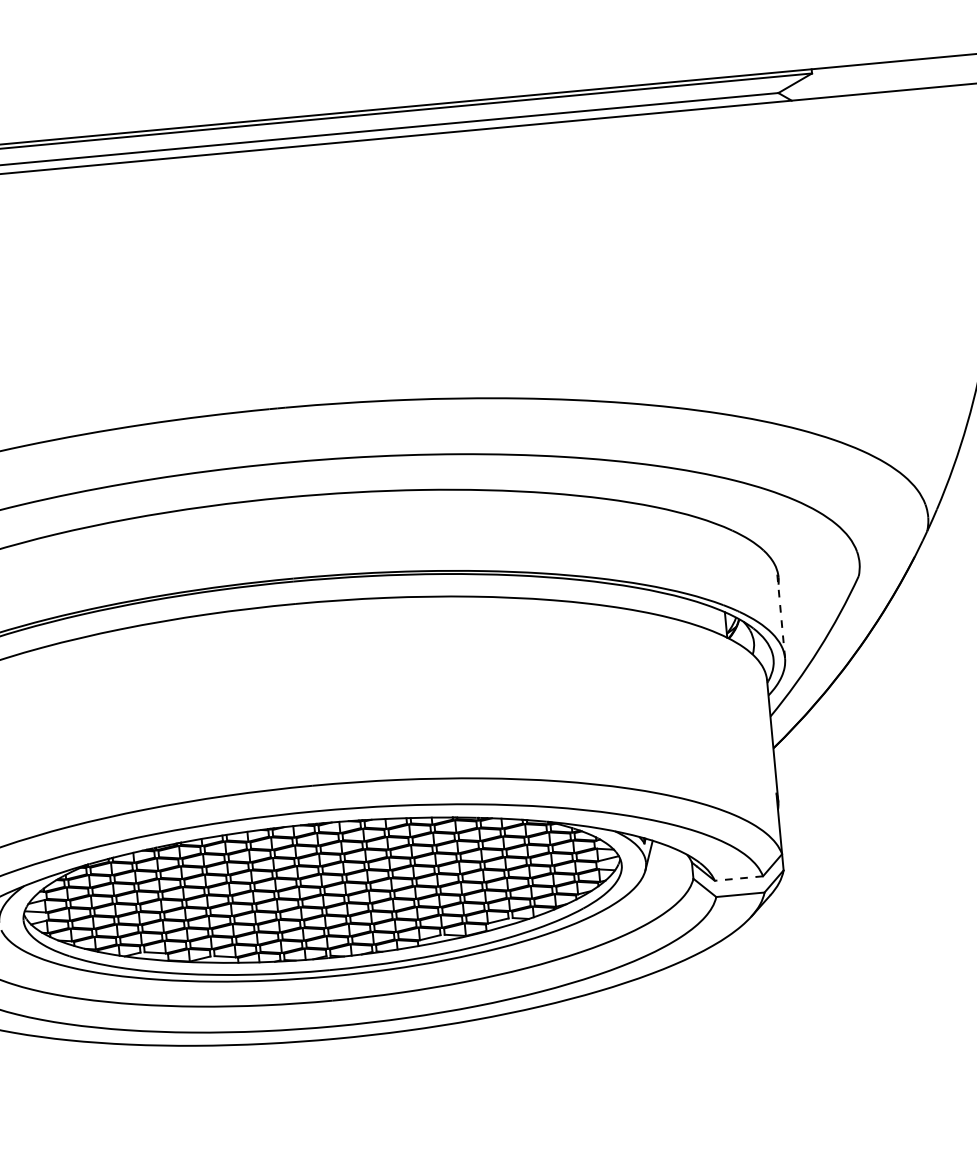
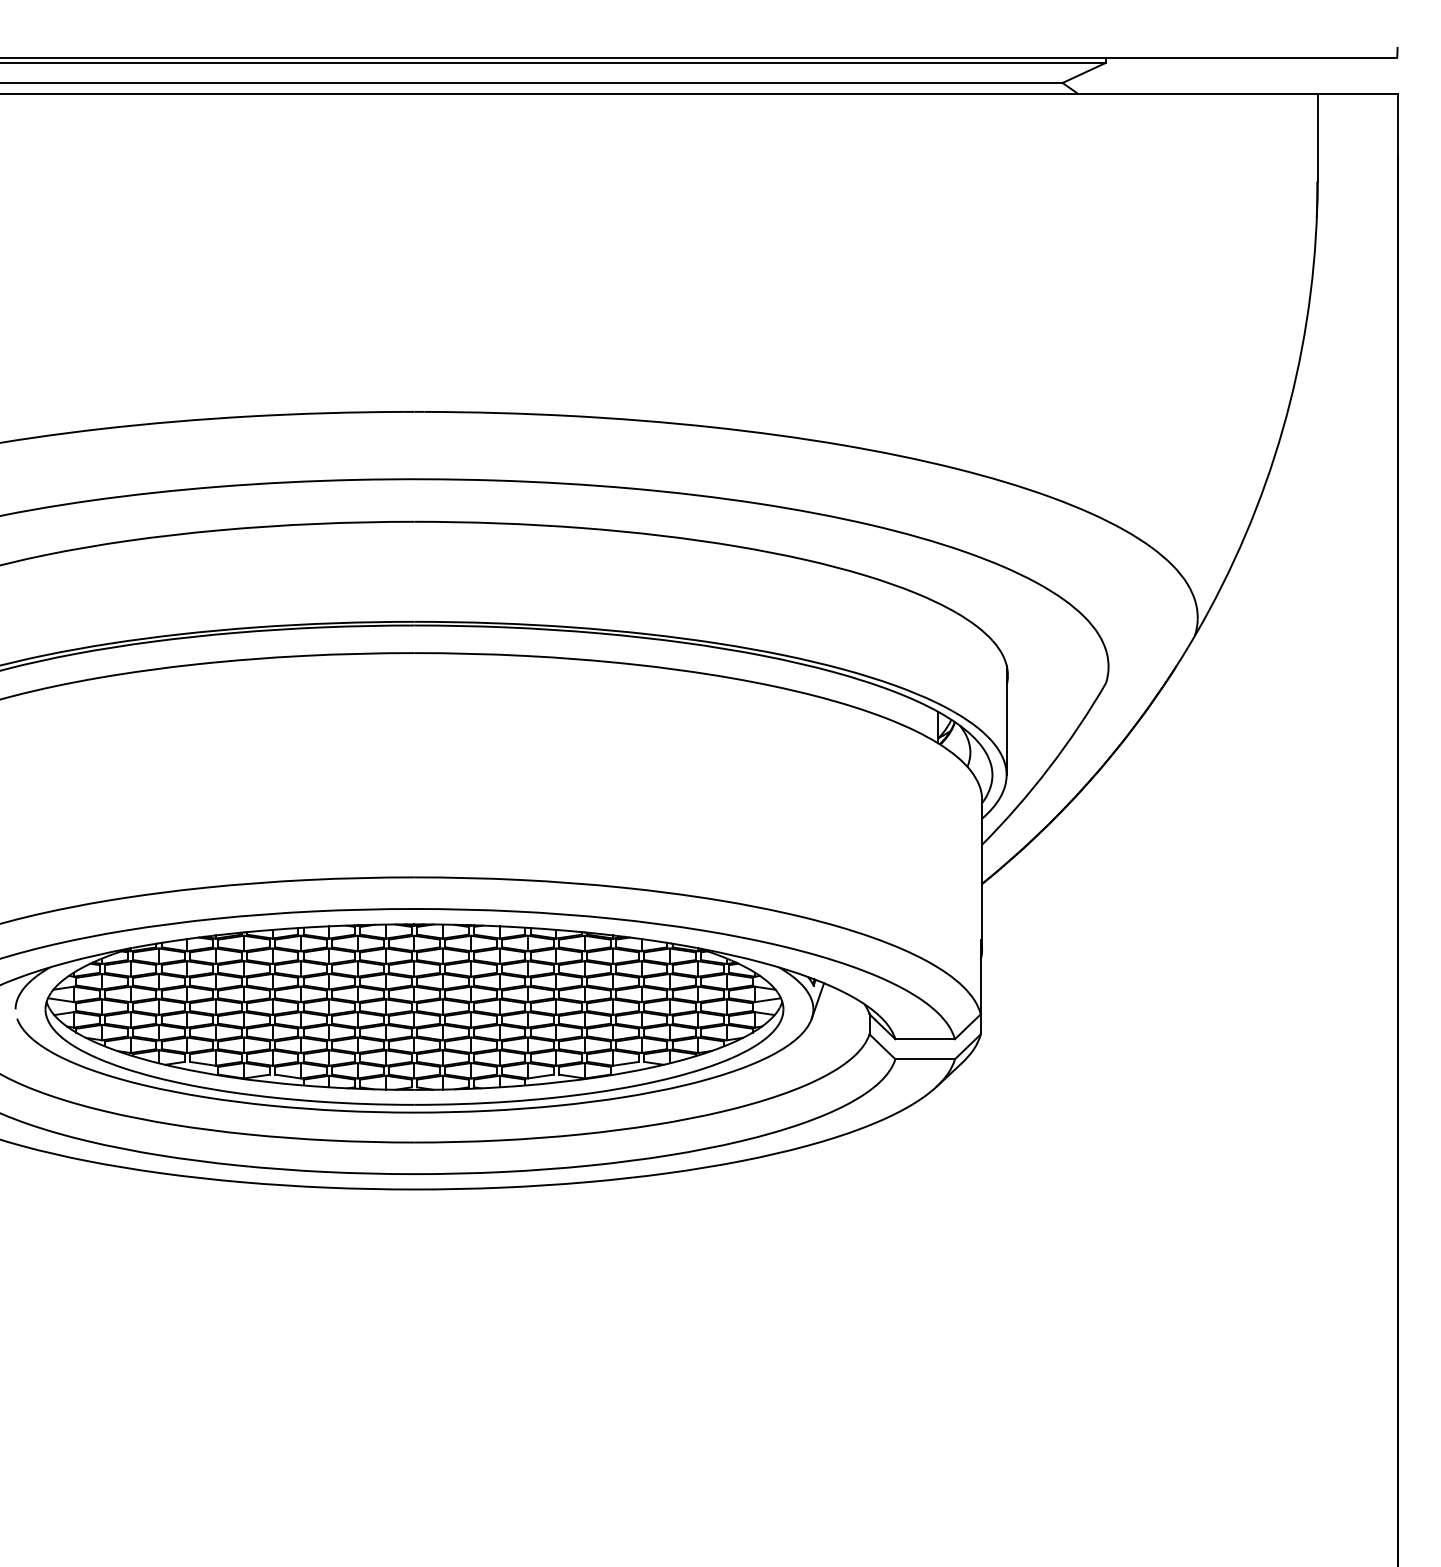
line: (780, 614) -> (1006, 720), dashed -> solid
line: (739, 878) -> (925, 1039), dashed -> solid

